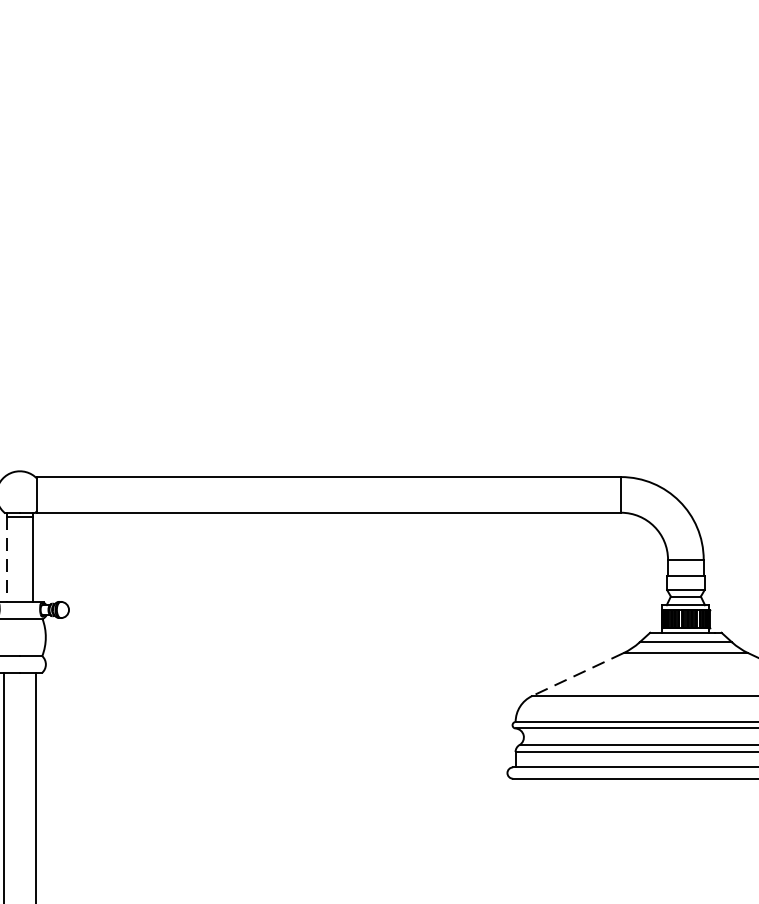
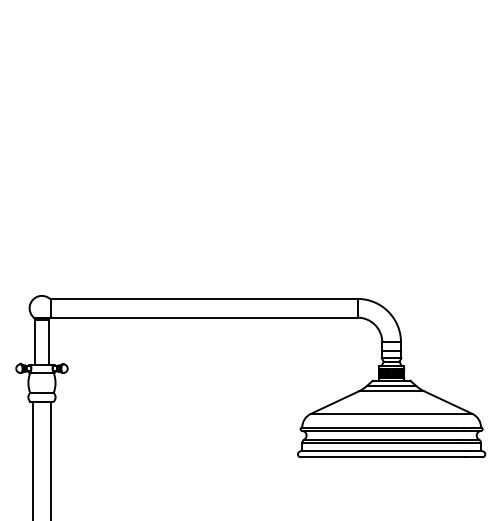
line: (7, 560) -> (35, 342), dashed -> solid
line: (577, 674) -> (334, 402), dashed -> solid

